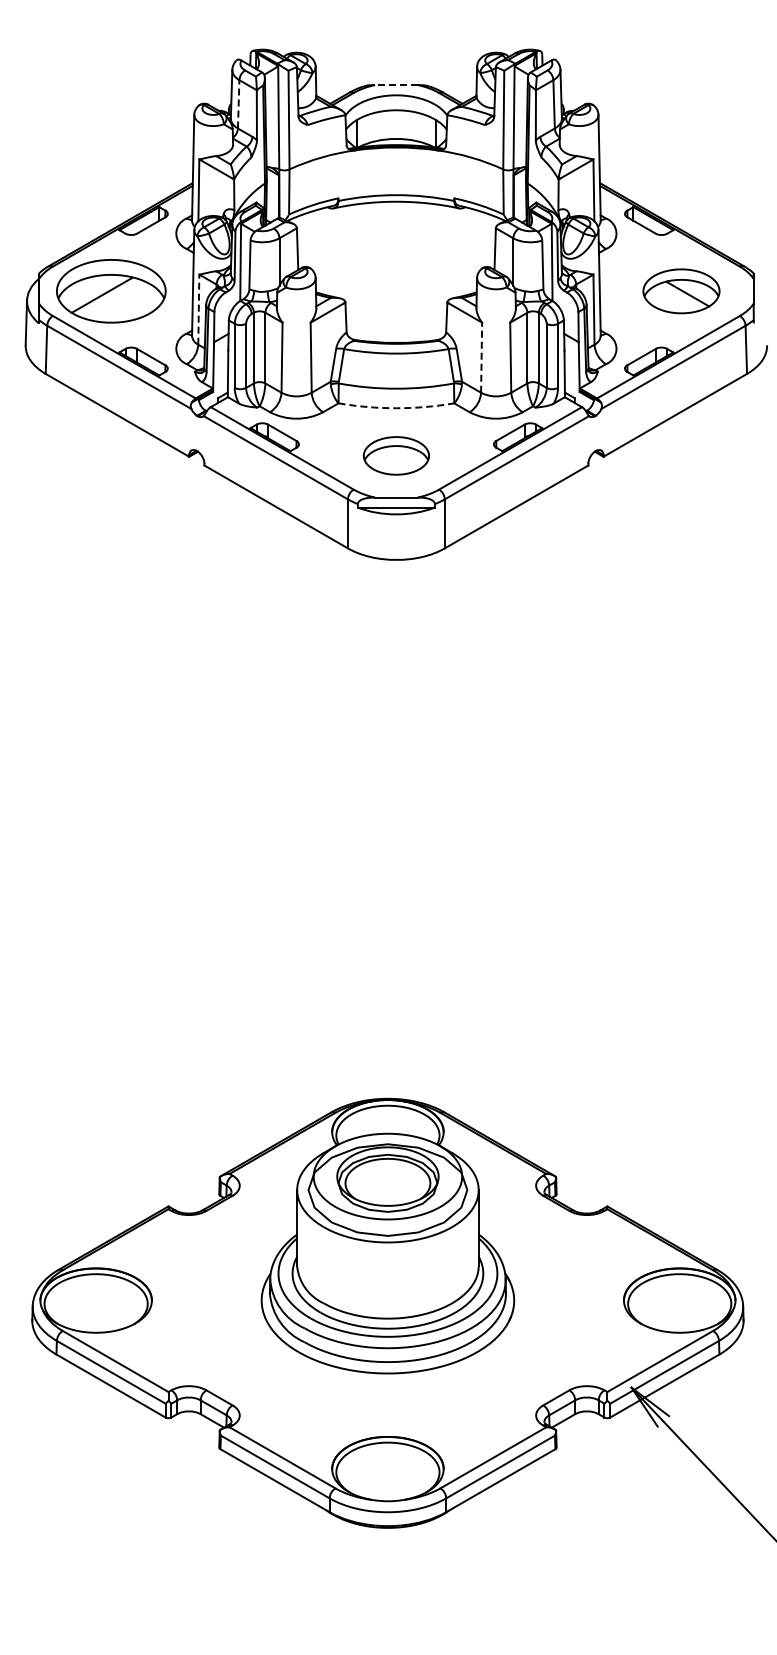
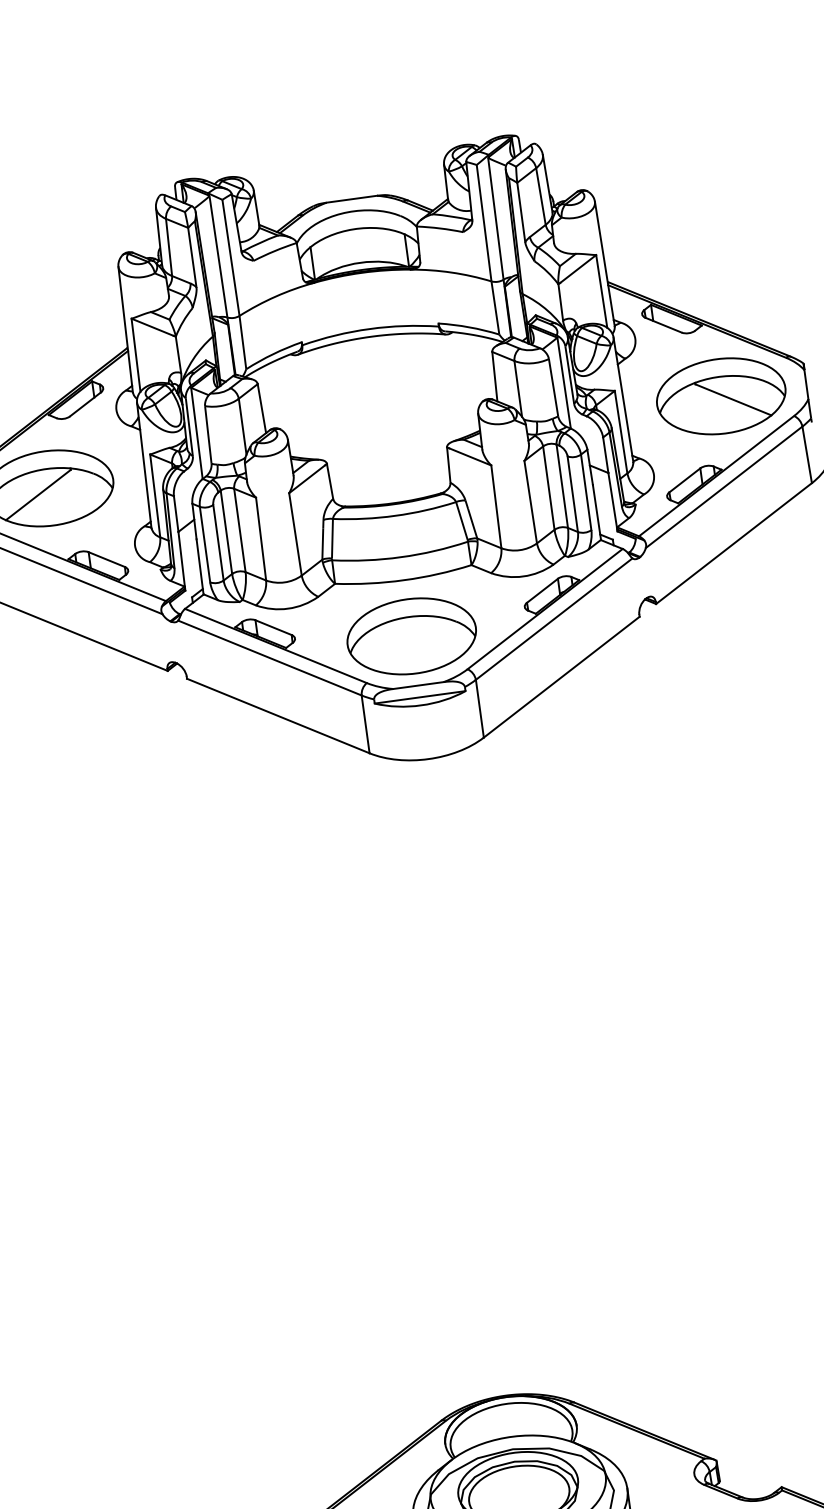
line: (395, 85) -> (350, 199), dashed -> solid
line: (238, 103) -> (168, 246), dashed -> solid
part: (681, 291) -> (721, 396), size x1.43
line: (198, 309) -> (154, 495), dashed -> solid
line: (481, 357) -> (496, 506), dashed -> solid
arc: (396, 408) -> (404, 580), dashed -> solid
part: (396, 455) -> (411, 635), size x1.67

